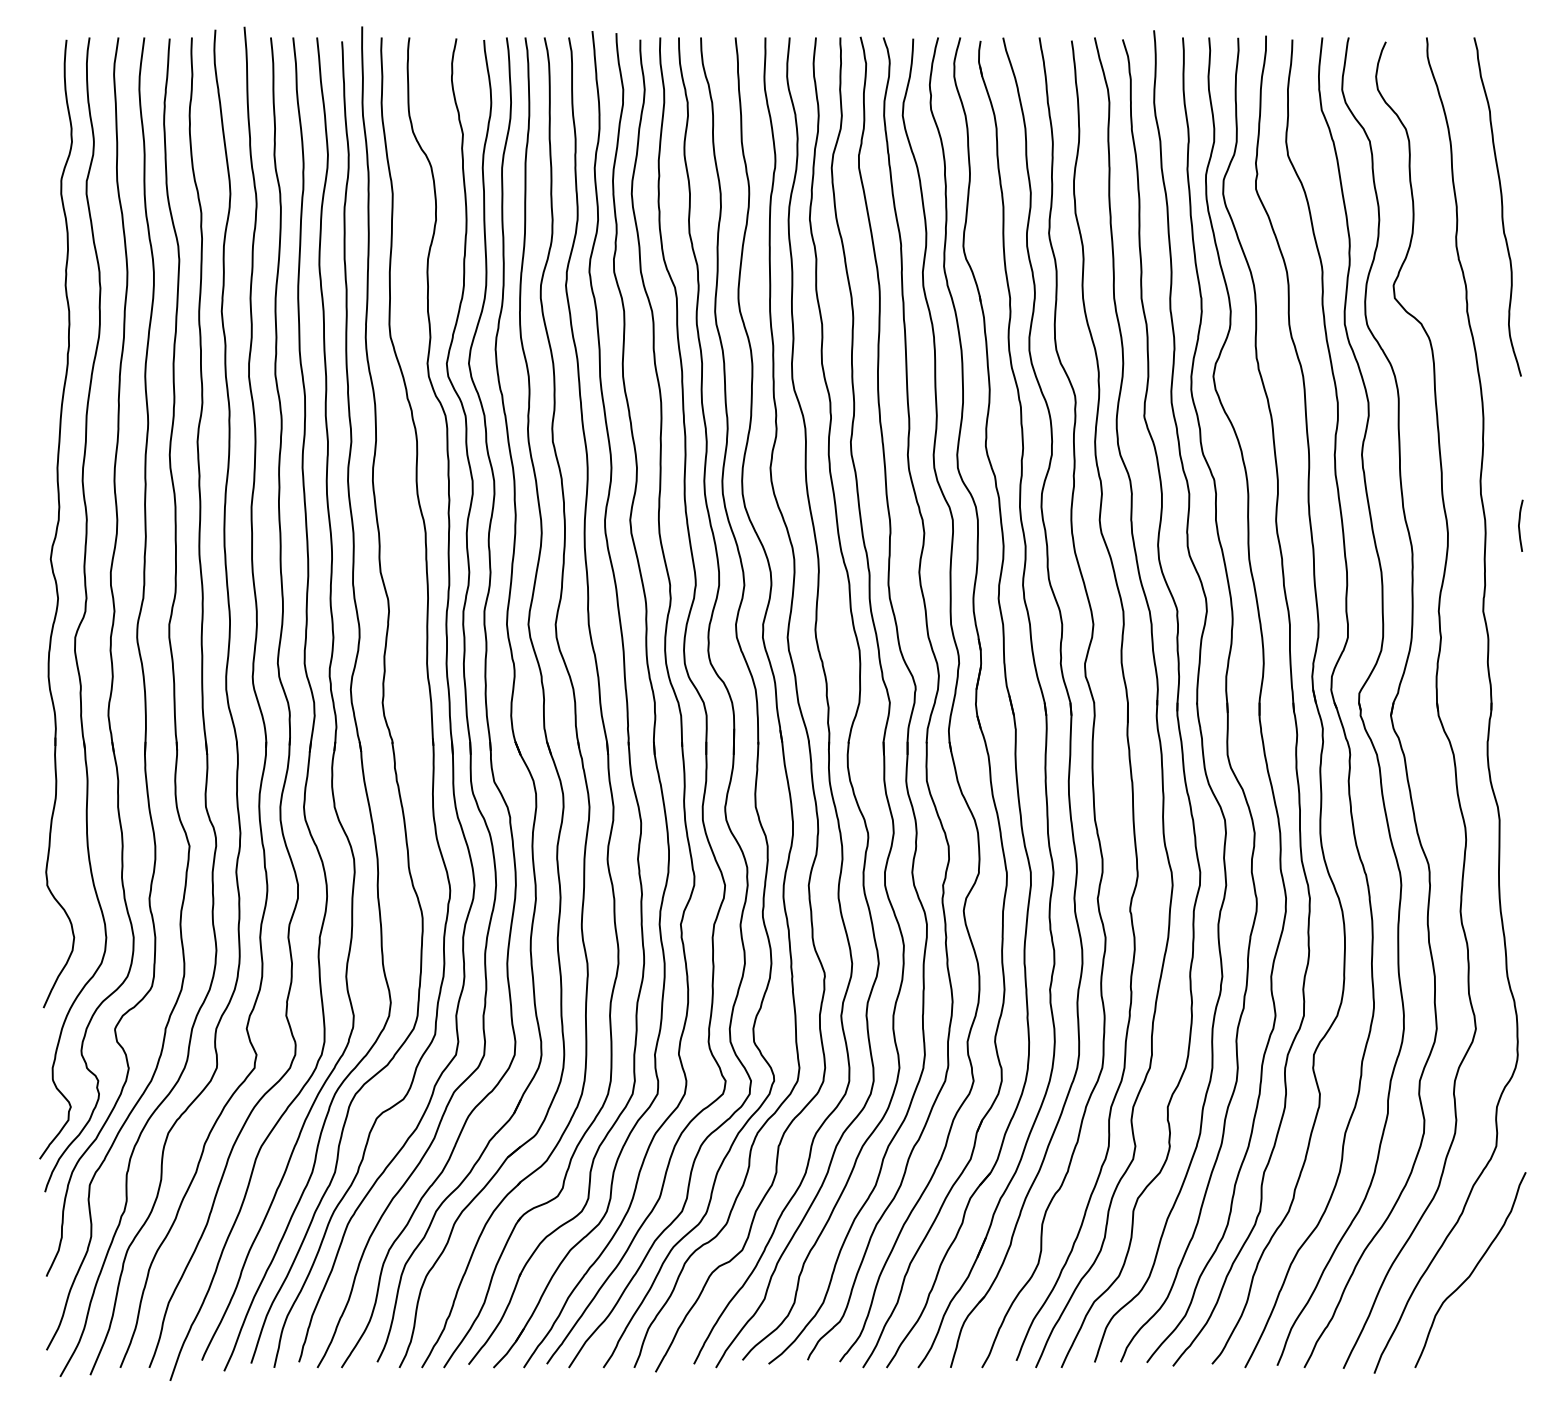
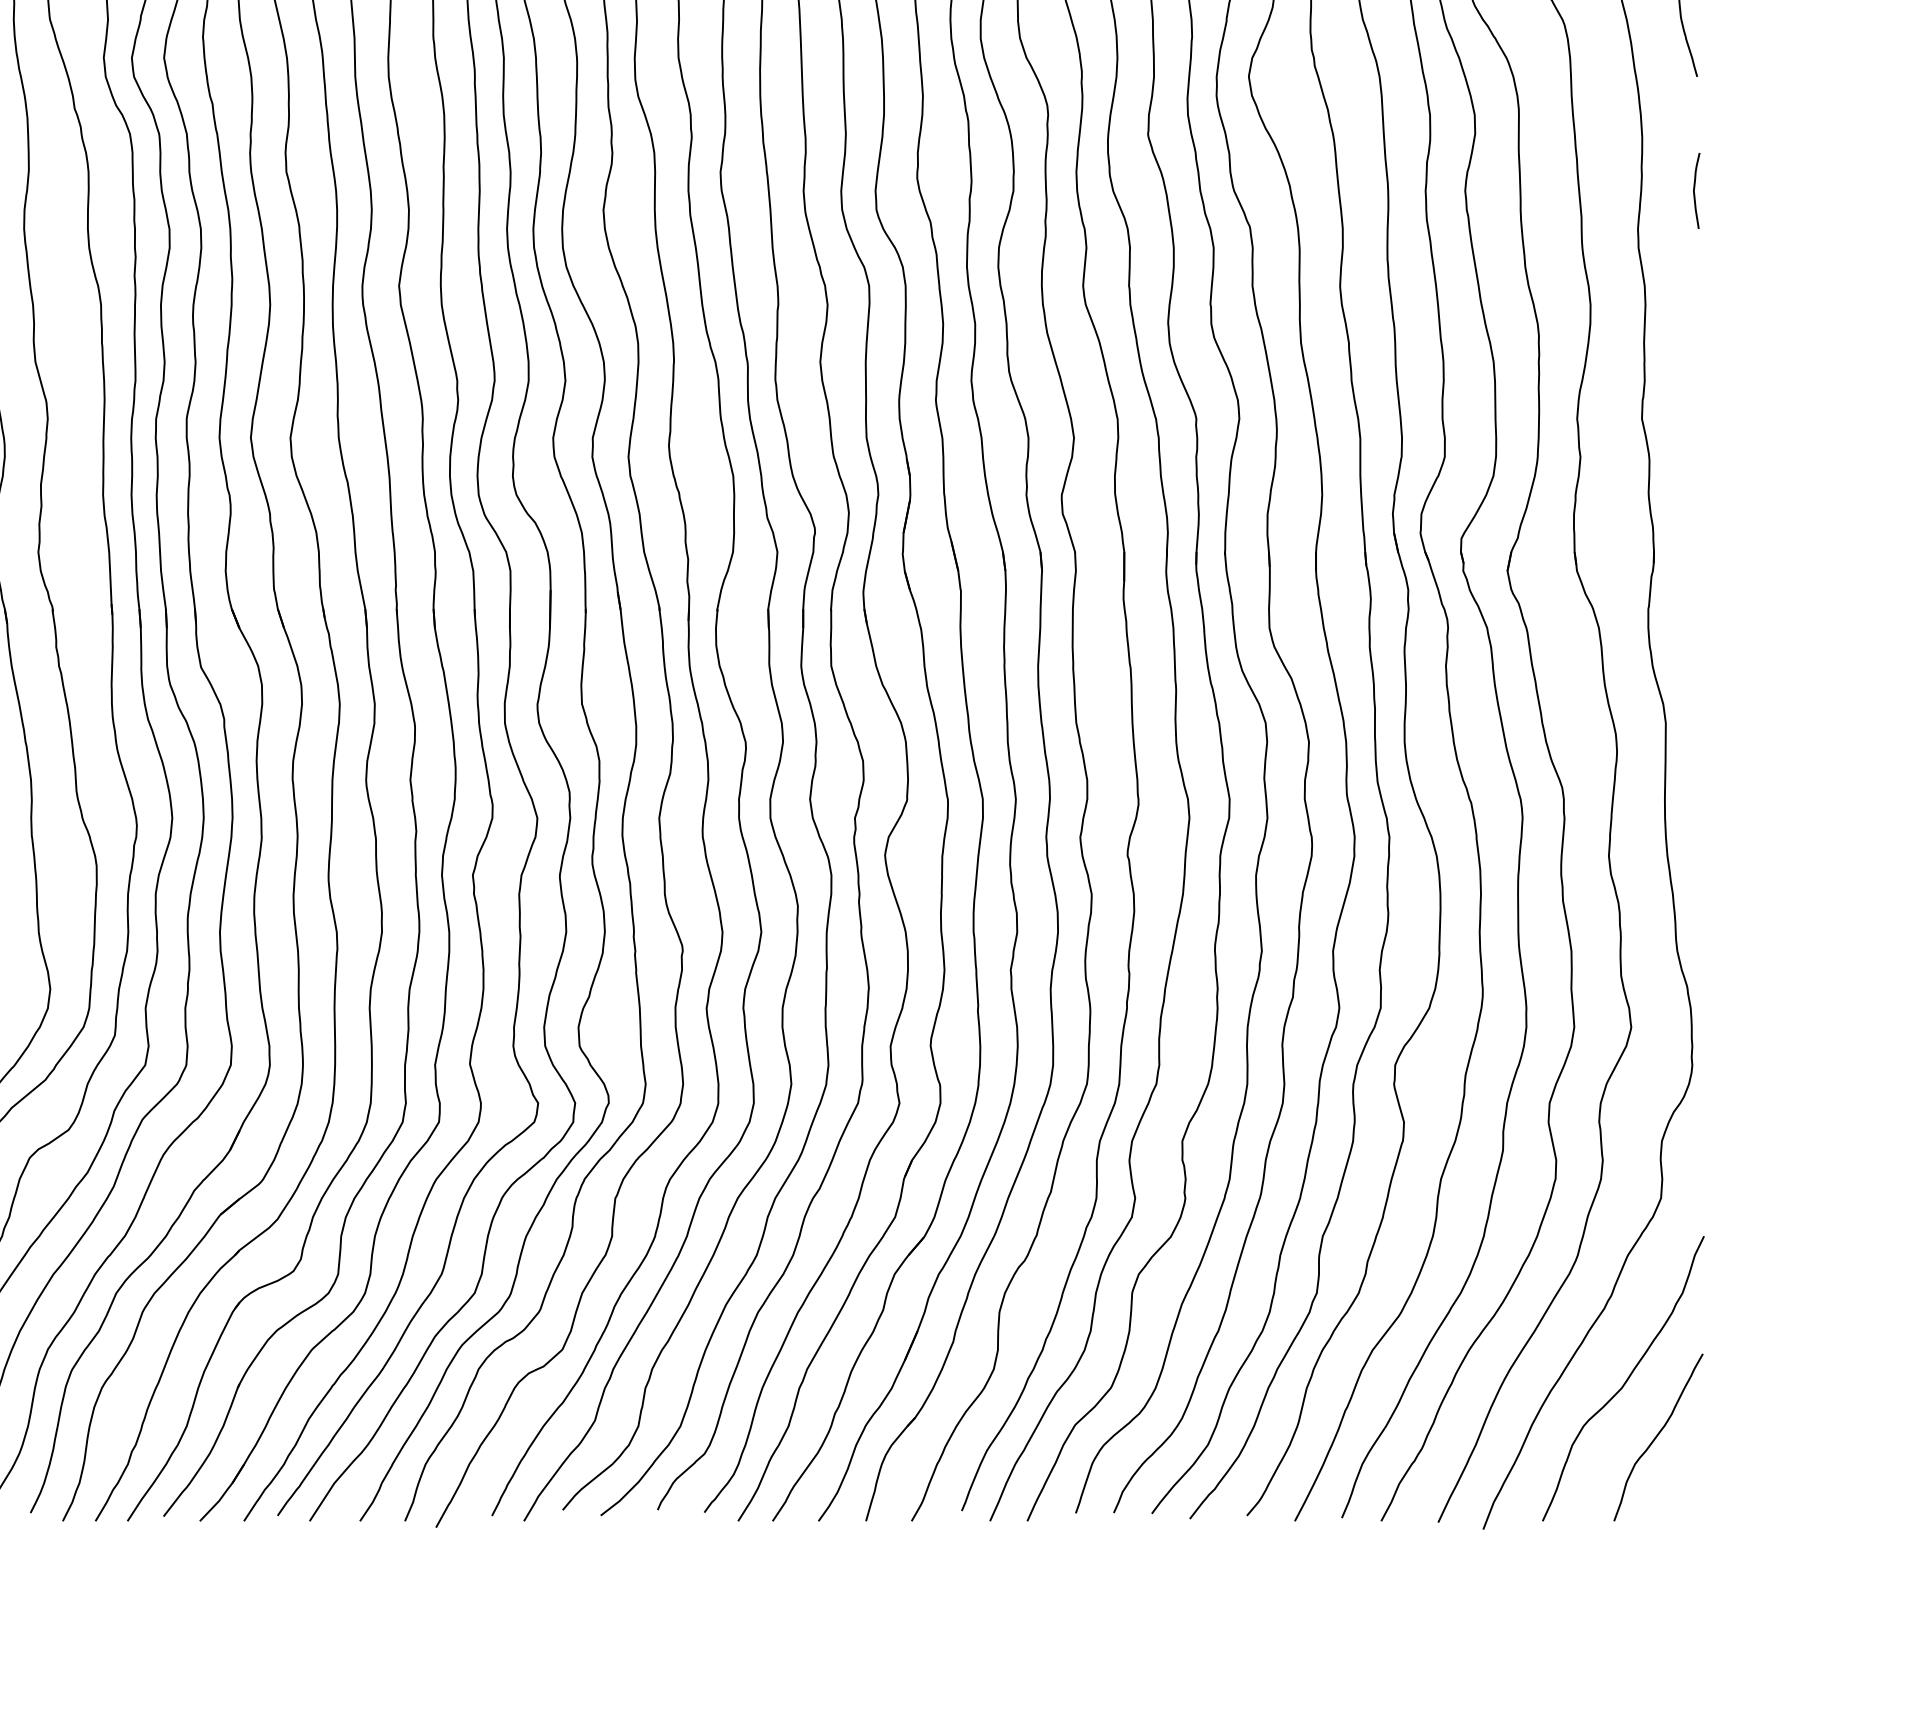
curve: (1519, 525) -> (1694, 190), moved
curve: (1494, 1309) -> (1658, 1436), added

